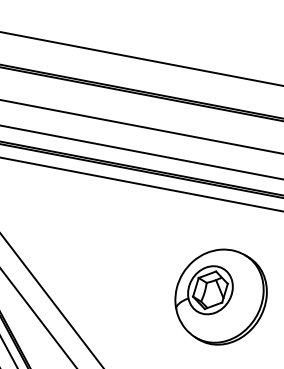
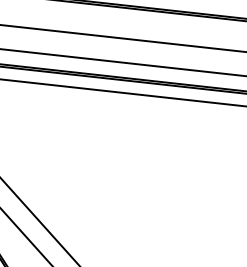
part: (220, 296) -> (187, 191), removed

